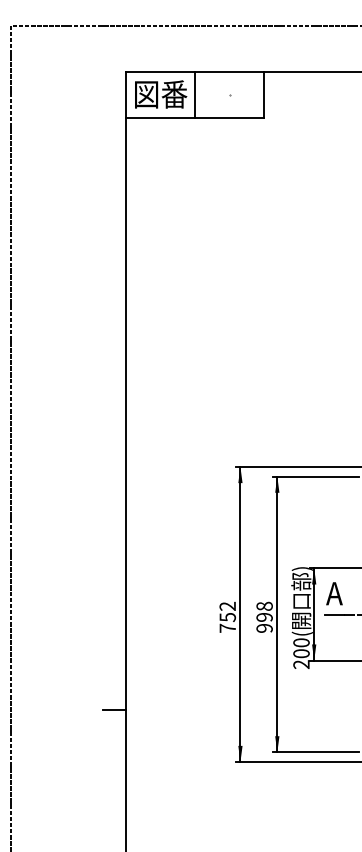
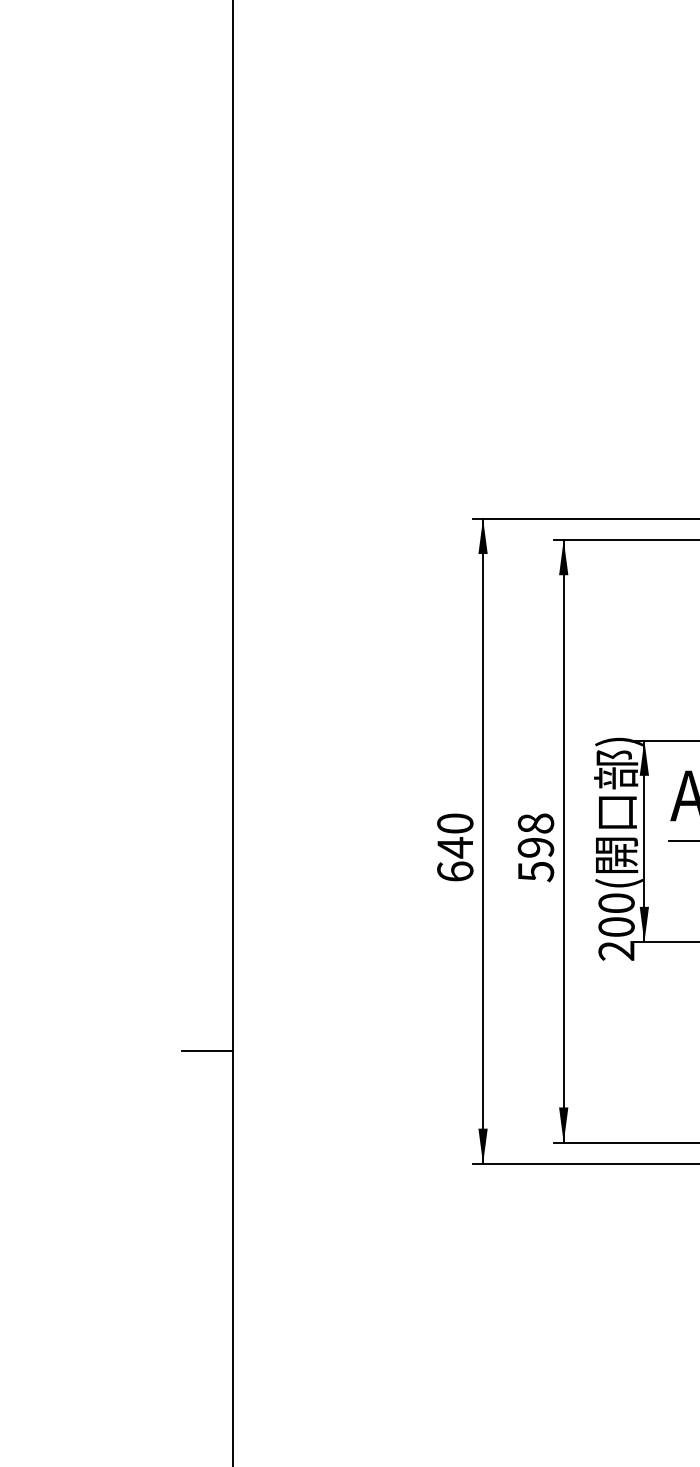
text: (227, 616) -> (454, 845), 752 -> 640
text: (264, 628) -> (535, 871), 998 -> 598

